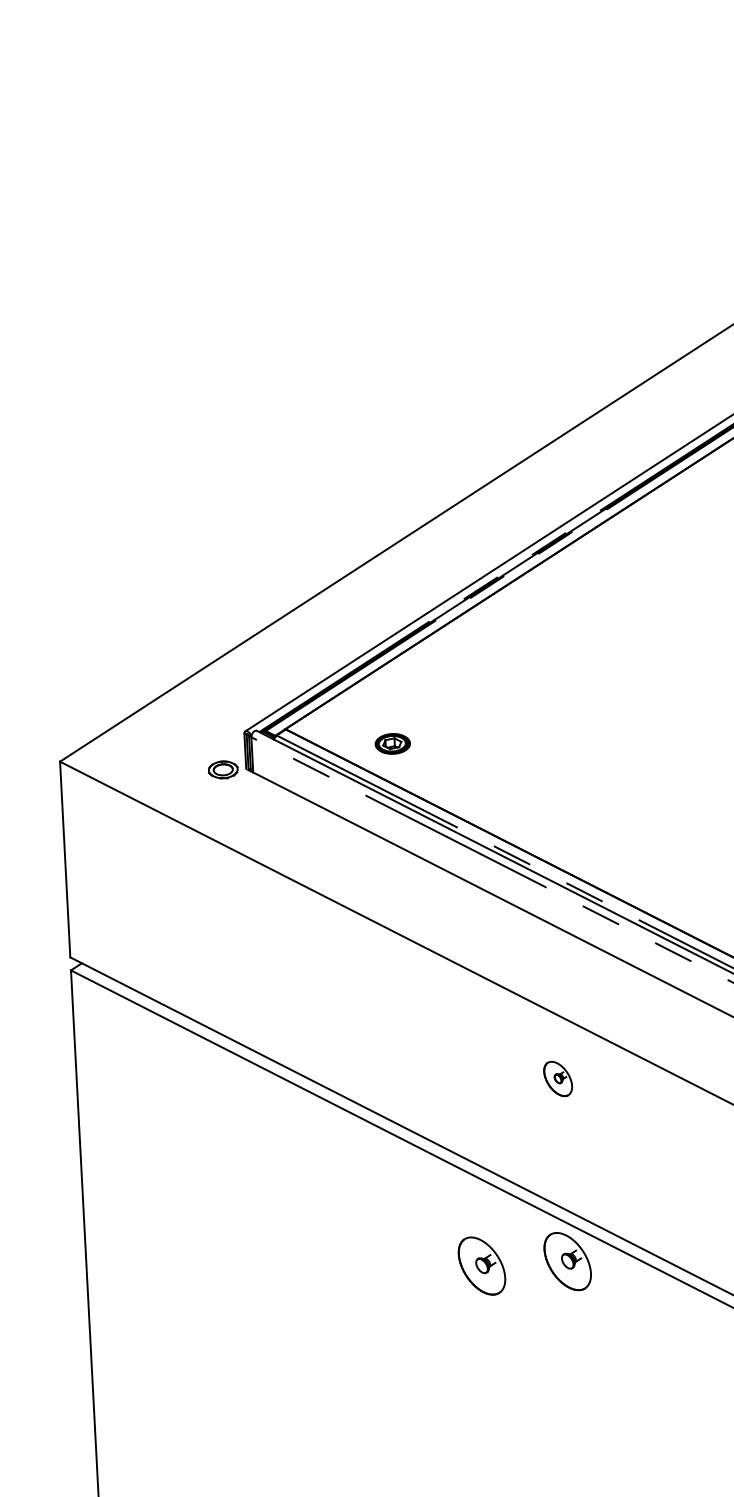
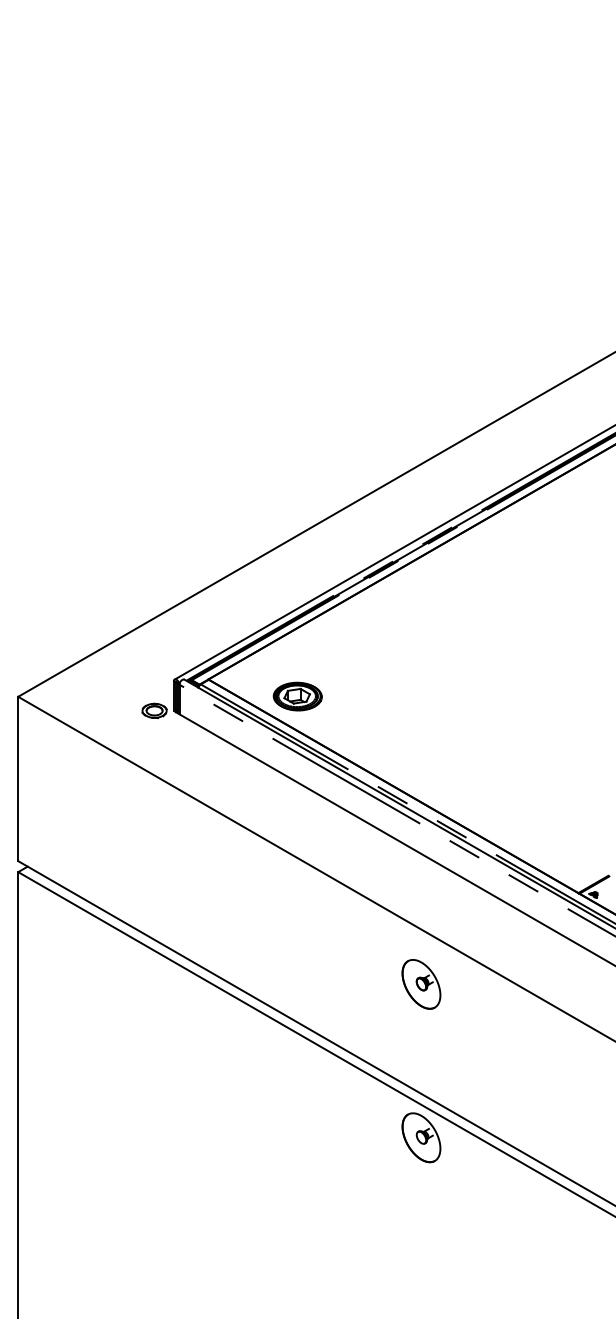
part: (392, 743) -> (297, 696), size x1.67
part: (558, 1079) -> (421, 984), size x1.67
part: (482, 1265) -> (349, 1137), removed

